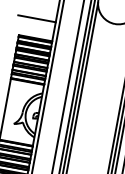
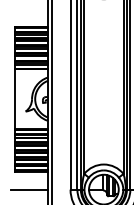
line: (36, 18) -> (28, 7), removed

